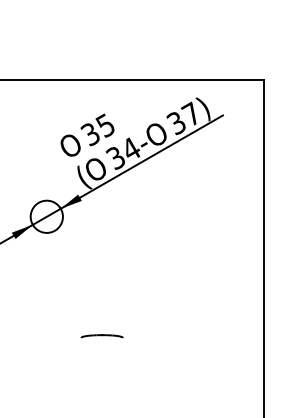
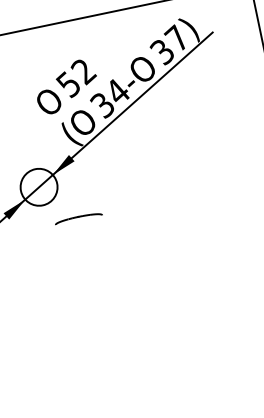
text: (98, 127) -> (76, 75), 35 -> 52
part: (101, 336) -> (77, 218), moved

